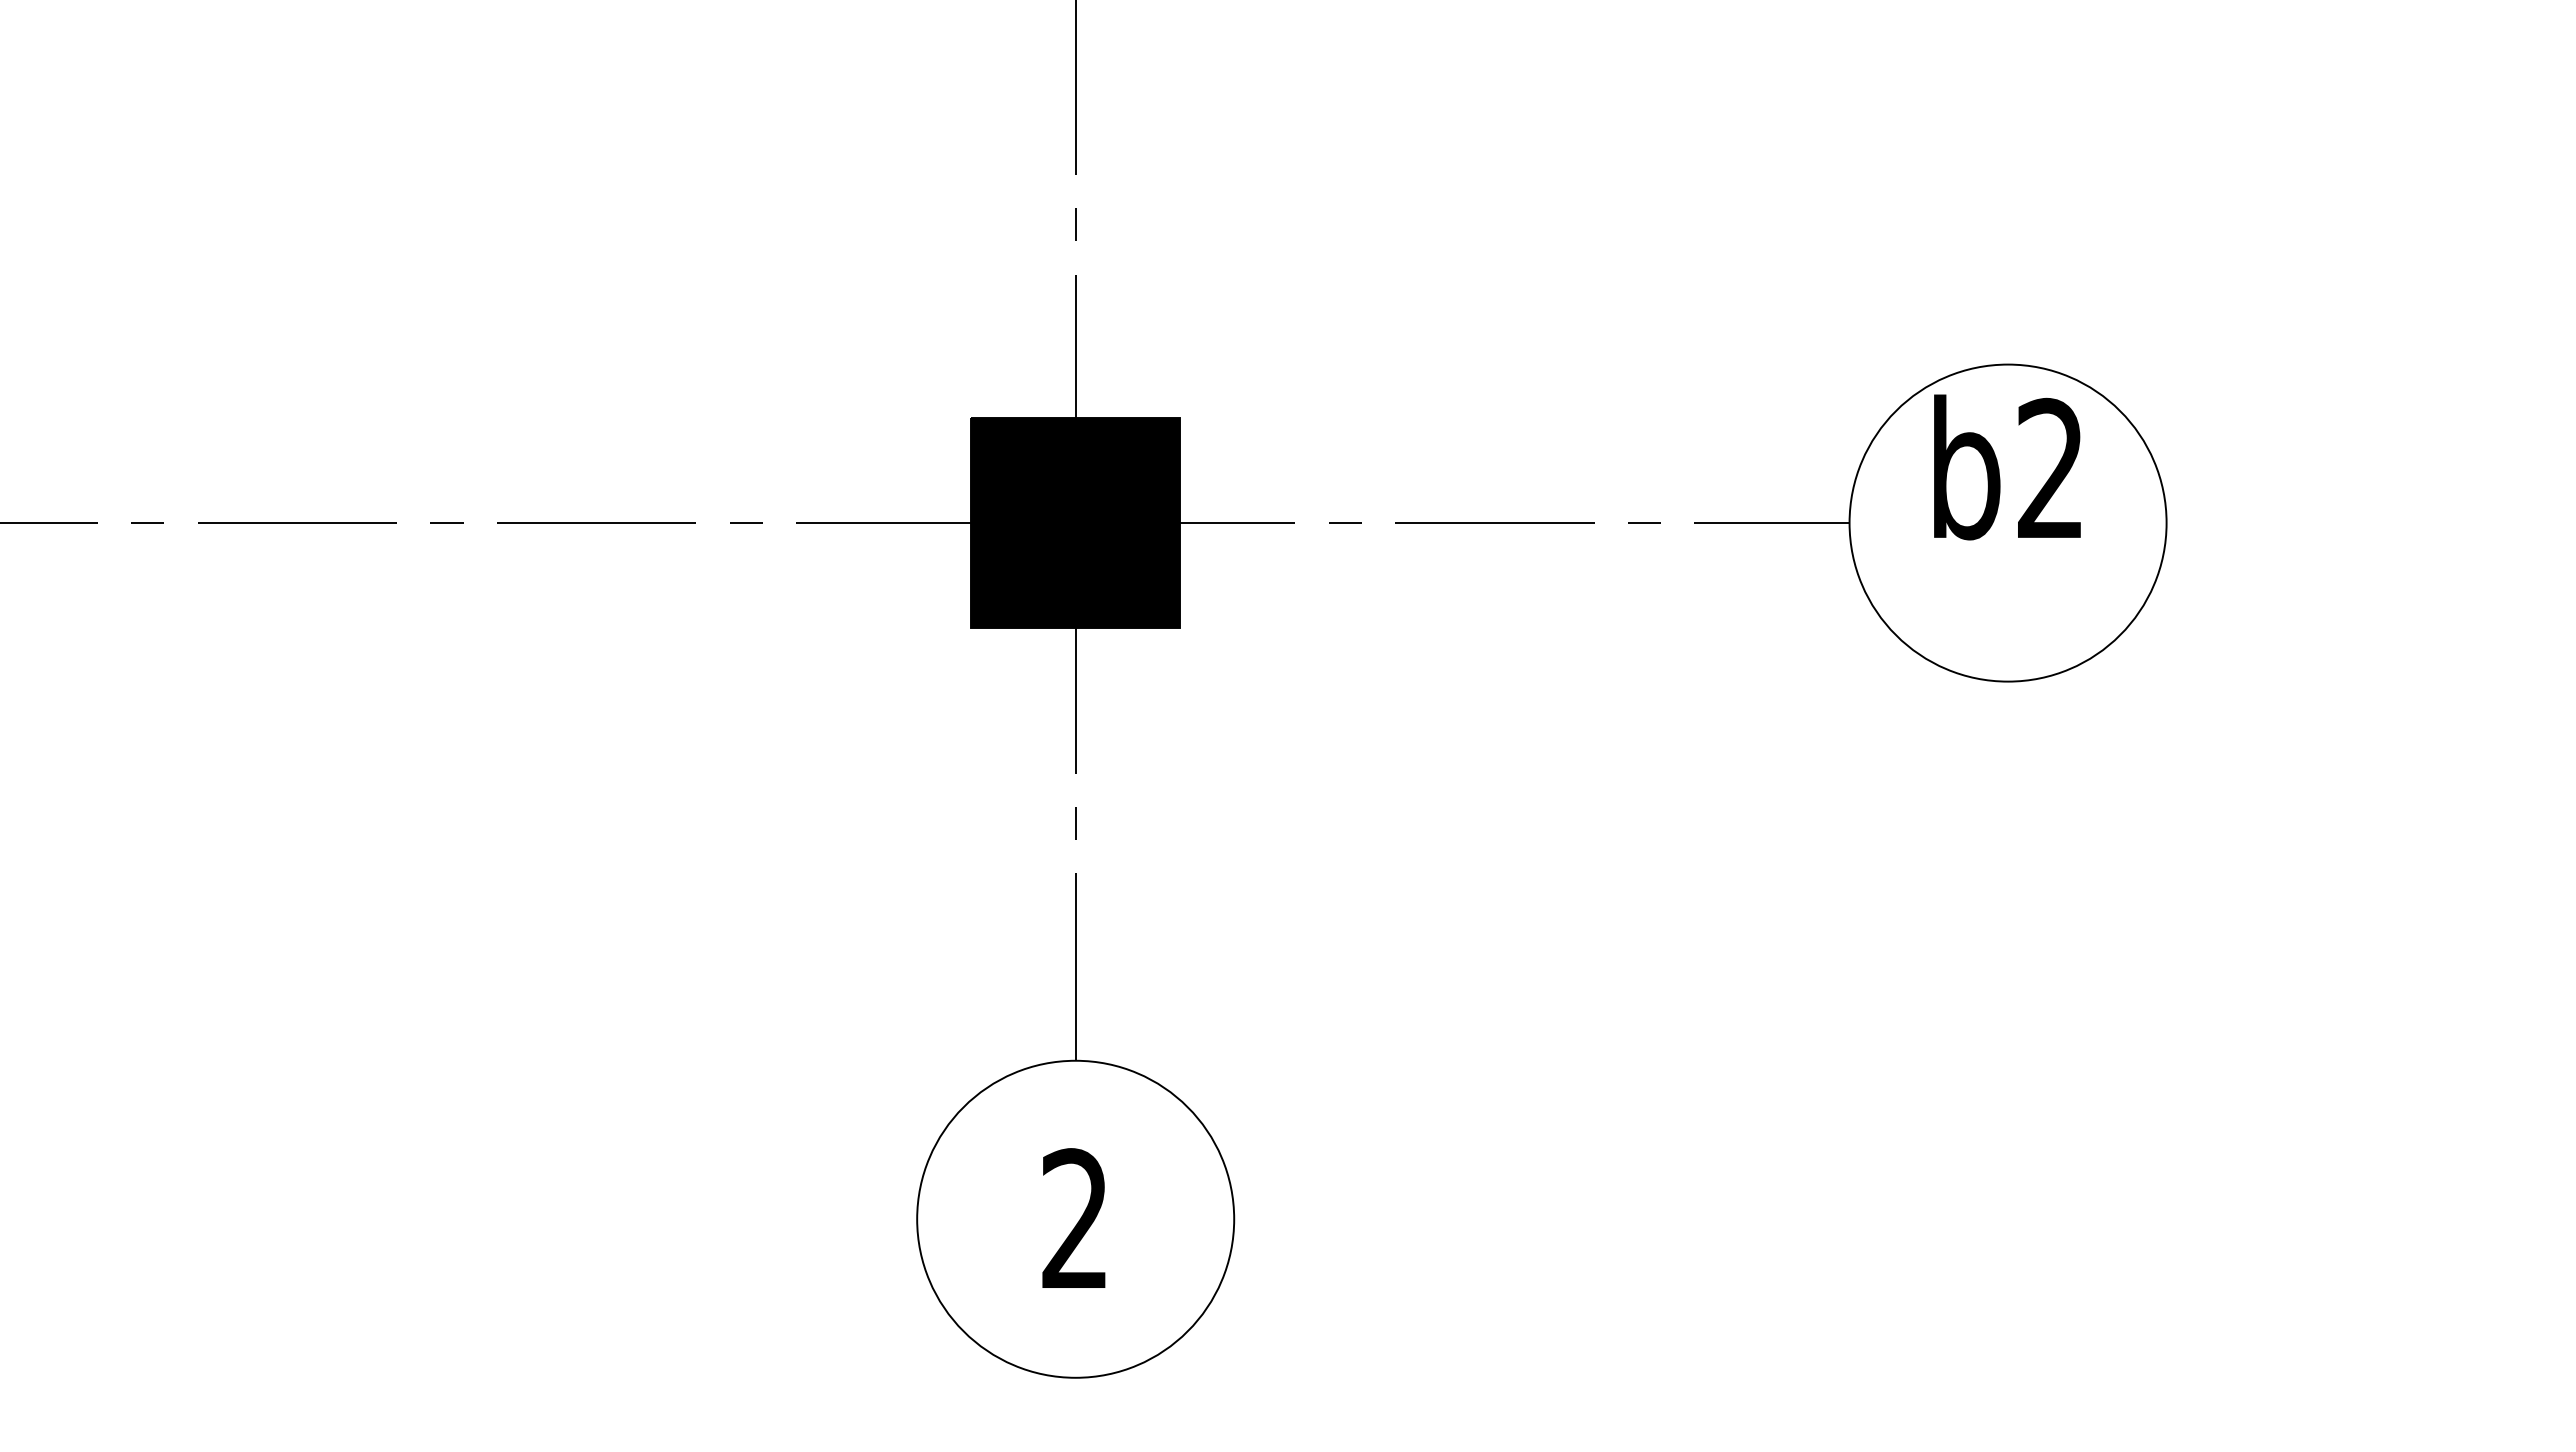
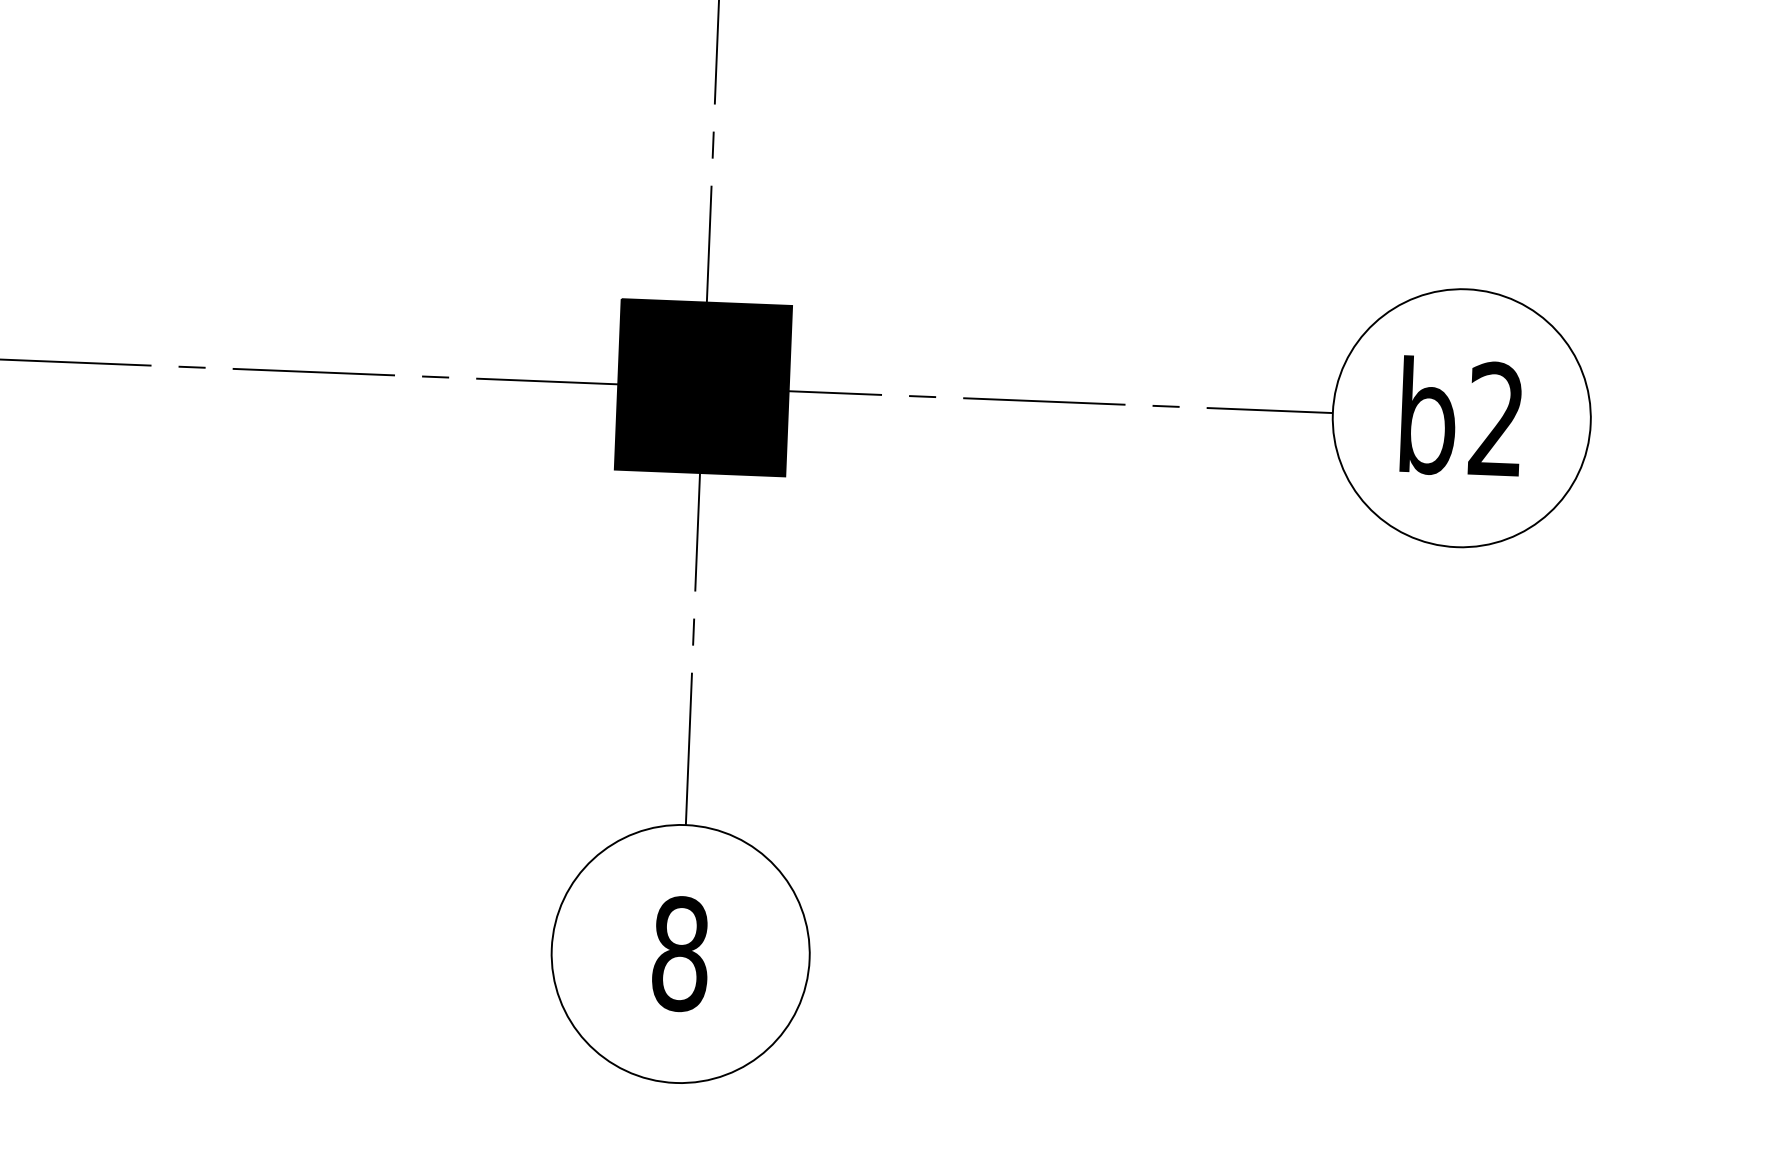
text: (2007, 467) -> (1461, 416), moved
text: (1075, 1219) -> (680, 954), 2 -> 8

